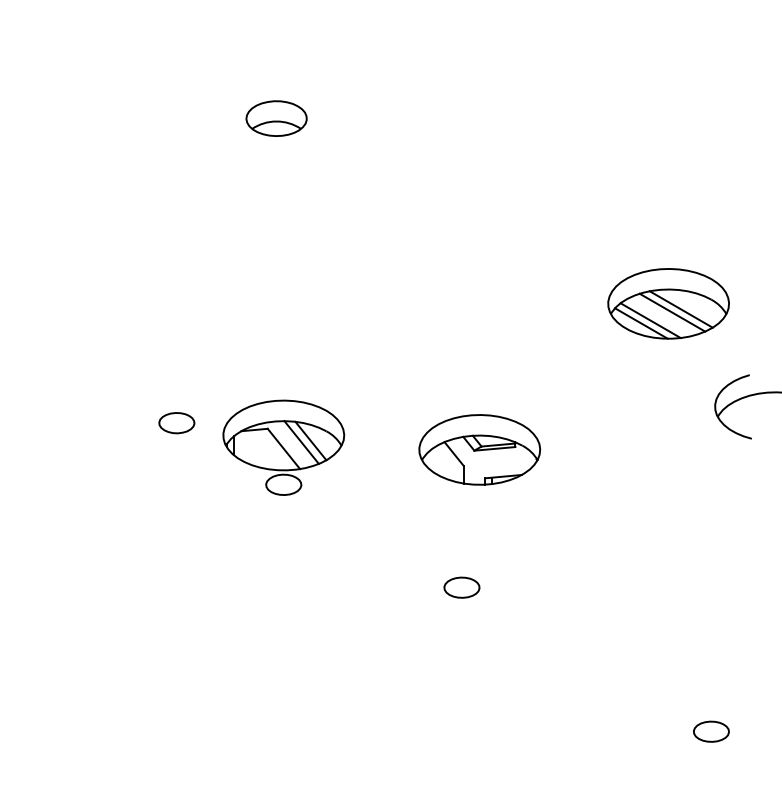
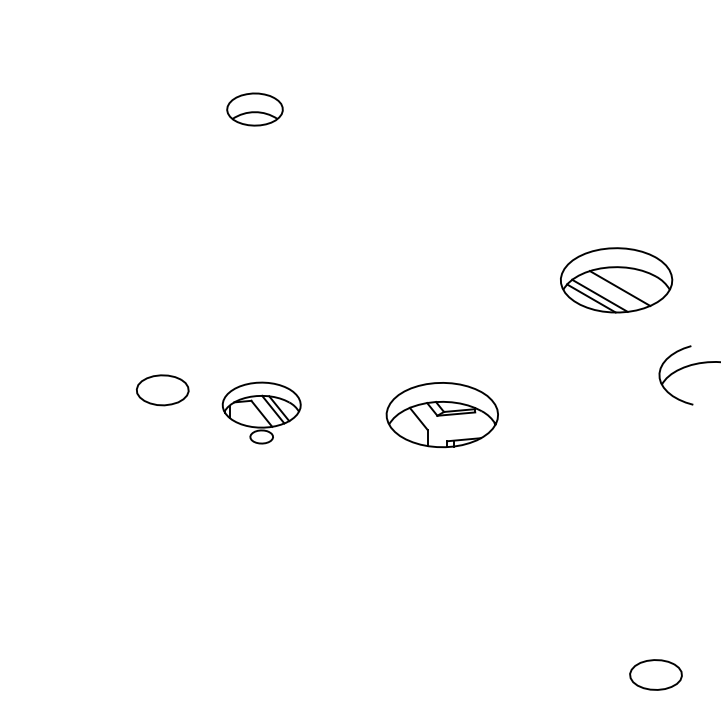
line: (681, 309) -> (628, 285), removed
part: (177, 423) -> (163, 390), size x1.6
part: (283, 447) -> (261, 412), size x0.7
part: (461, 588) -> (425, 542), removed
part: (710, 731) -> (655, 674), size x1.6

